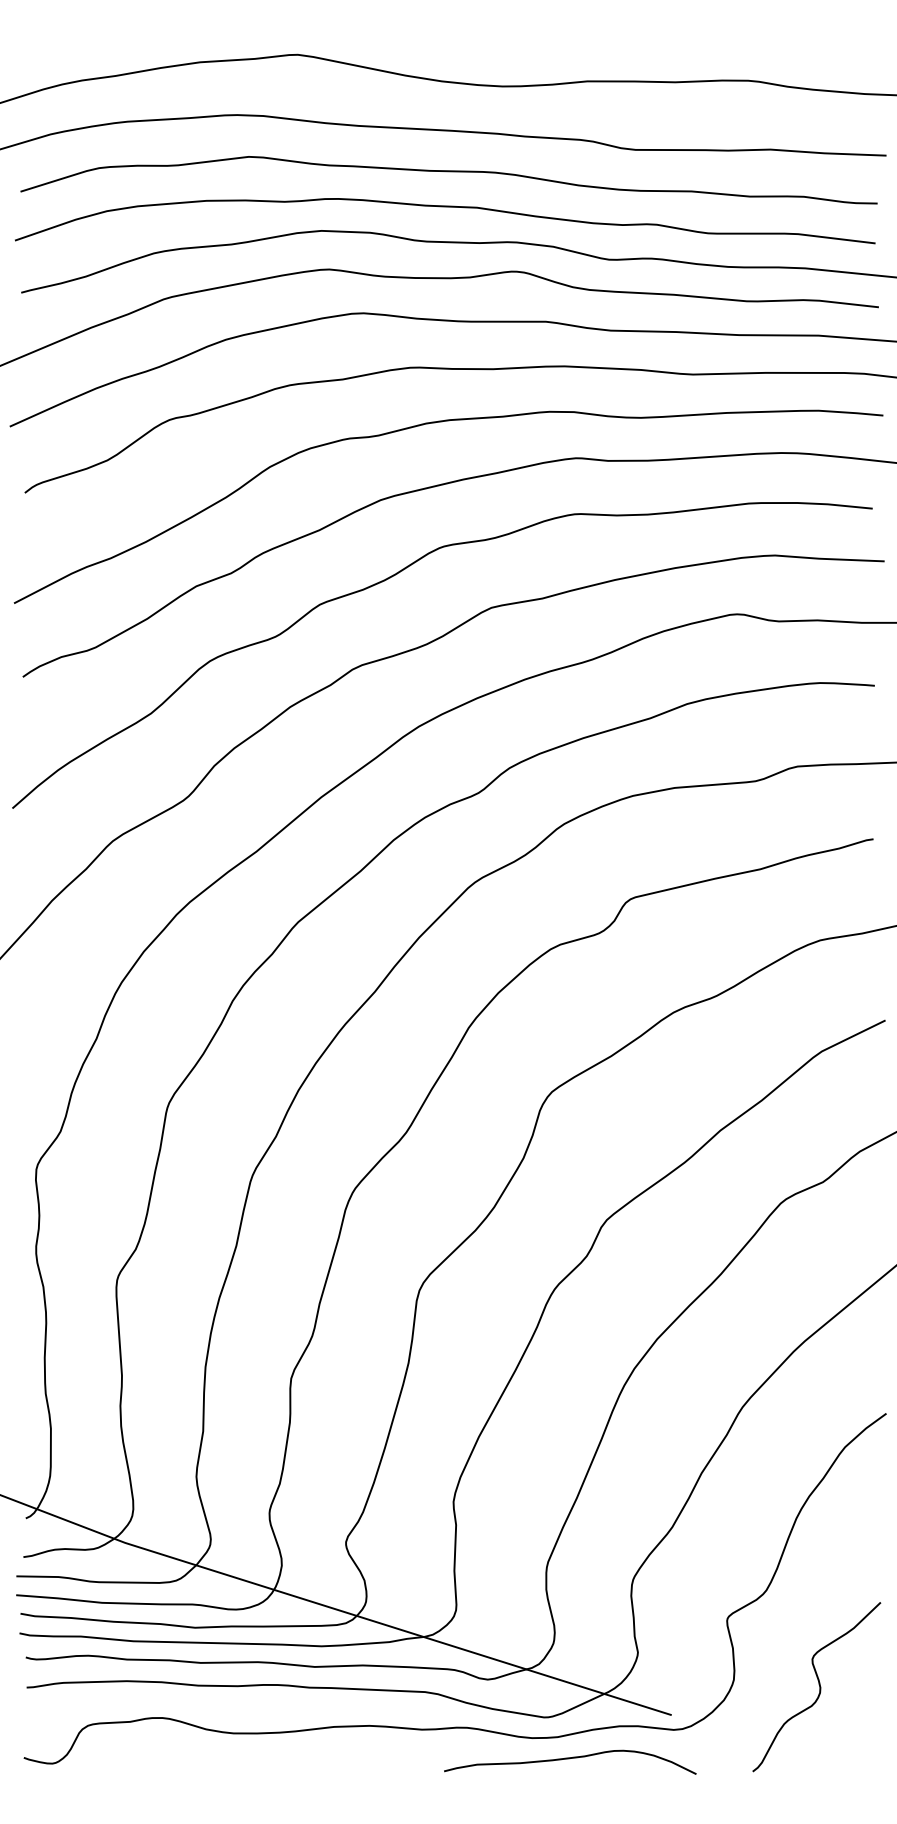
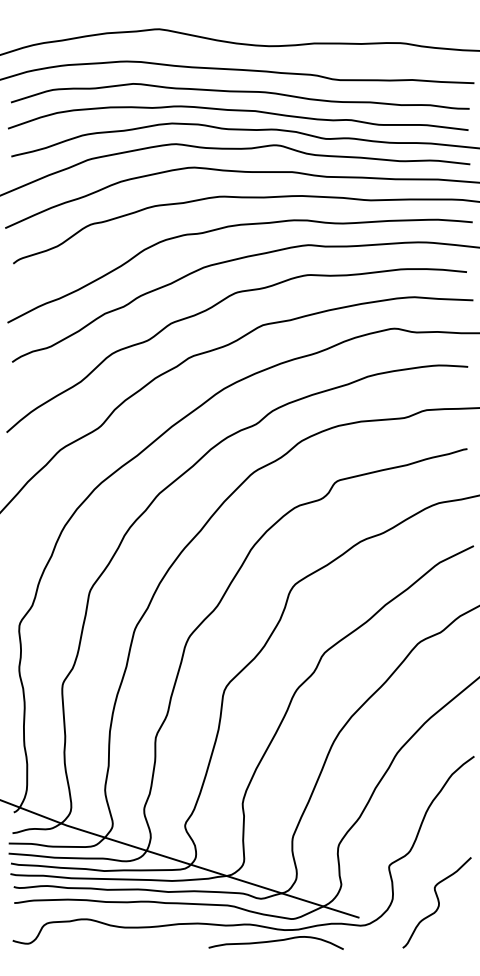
curve: (569, 1759) -> (275, 941), moved

